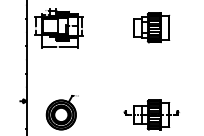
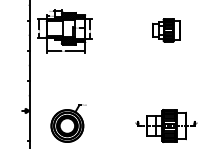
part: (151, 27) -> (166, 30), size x0.7

